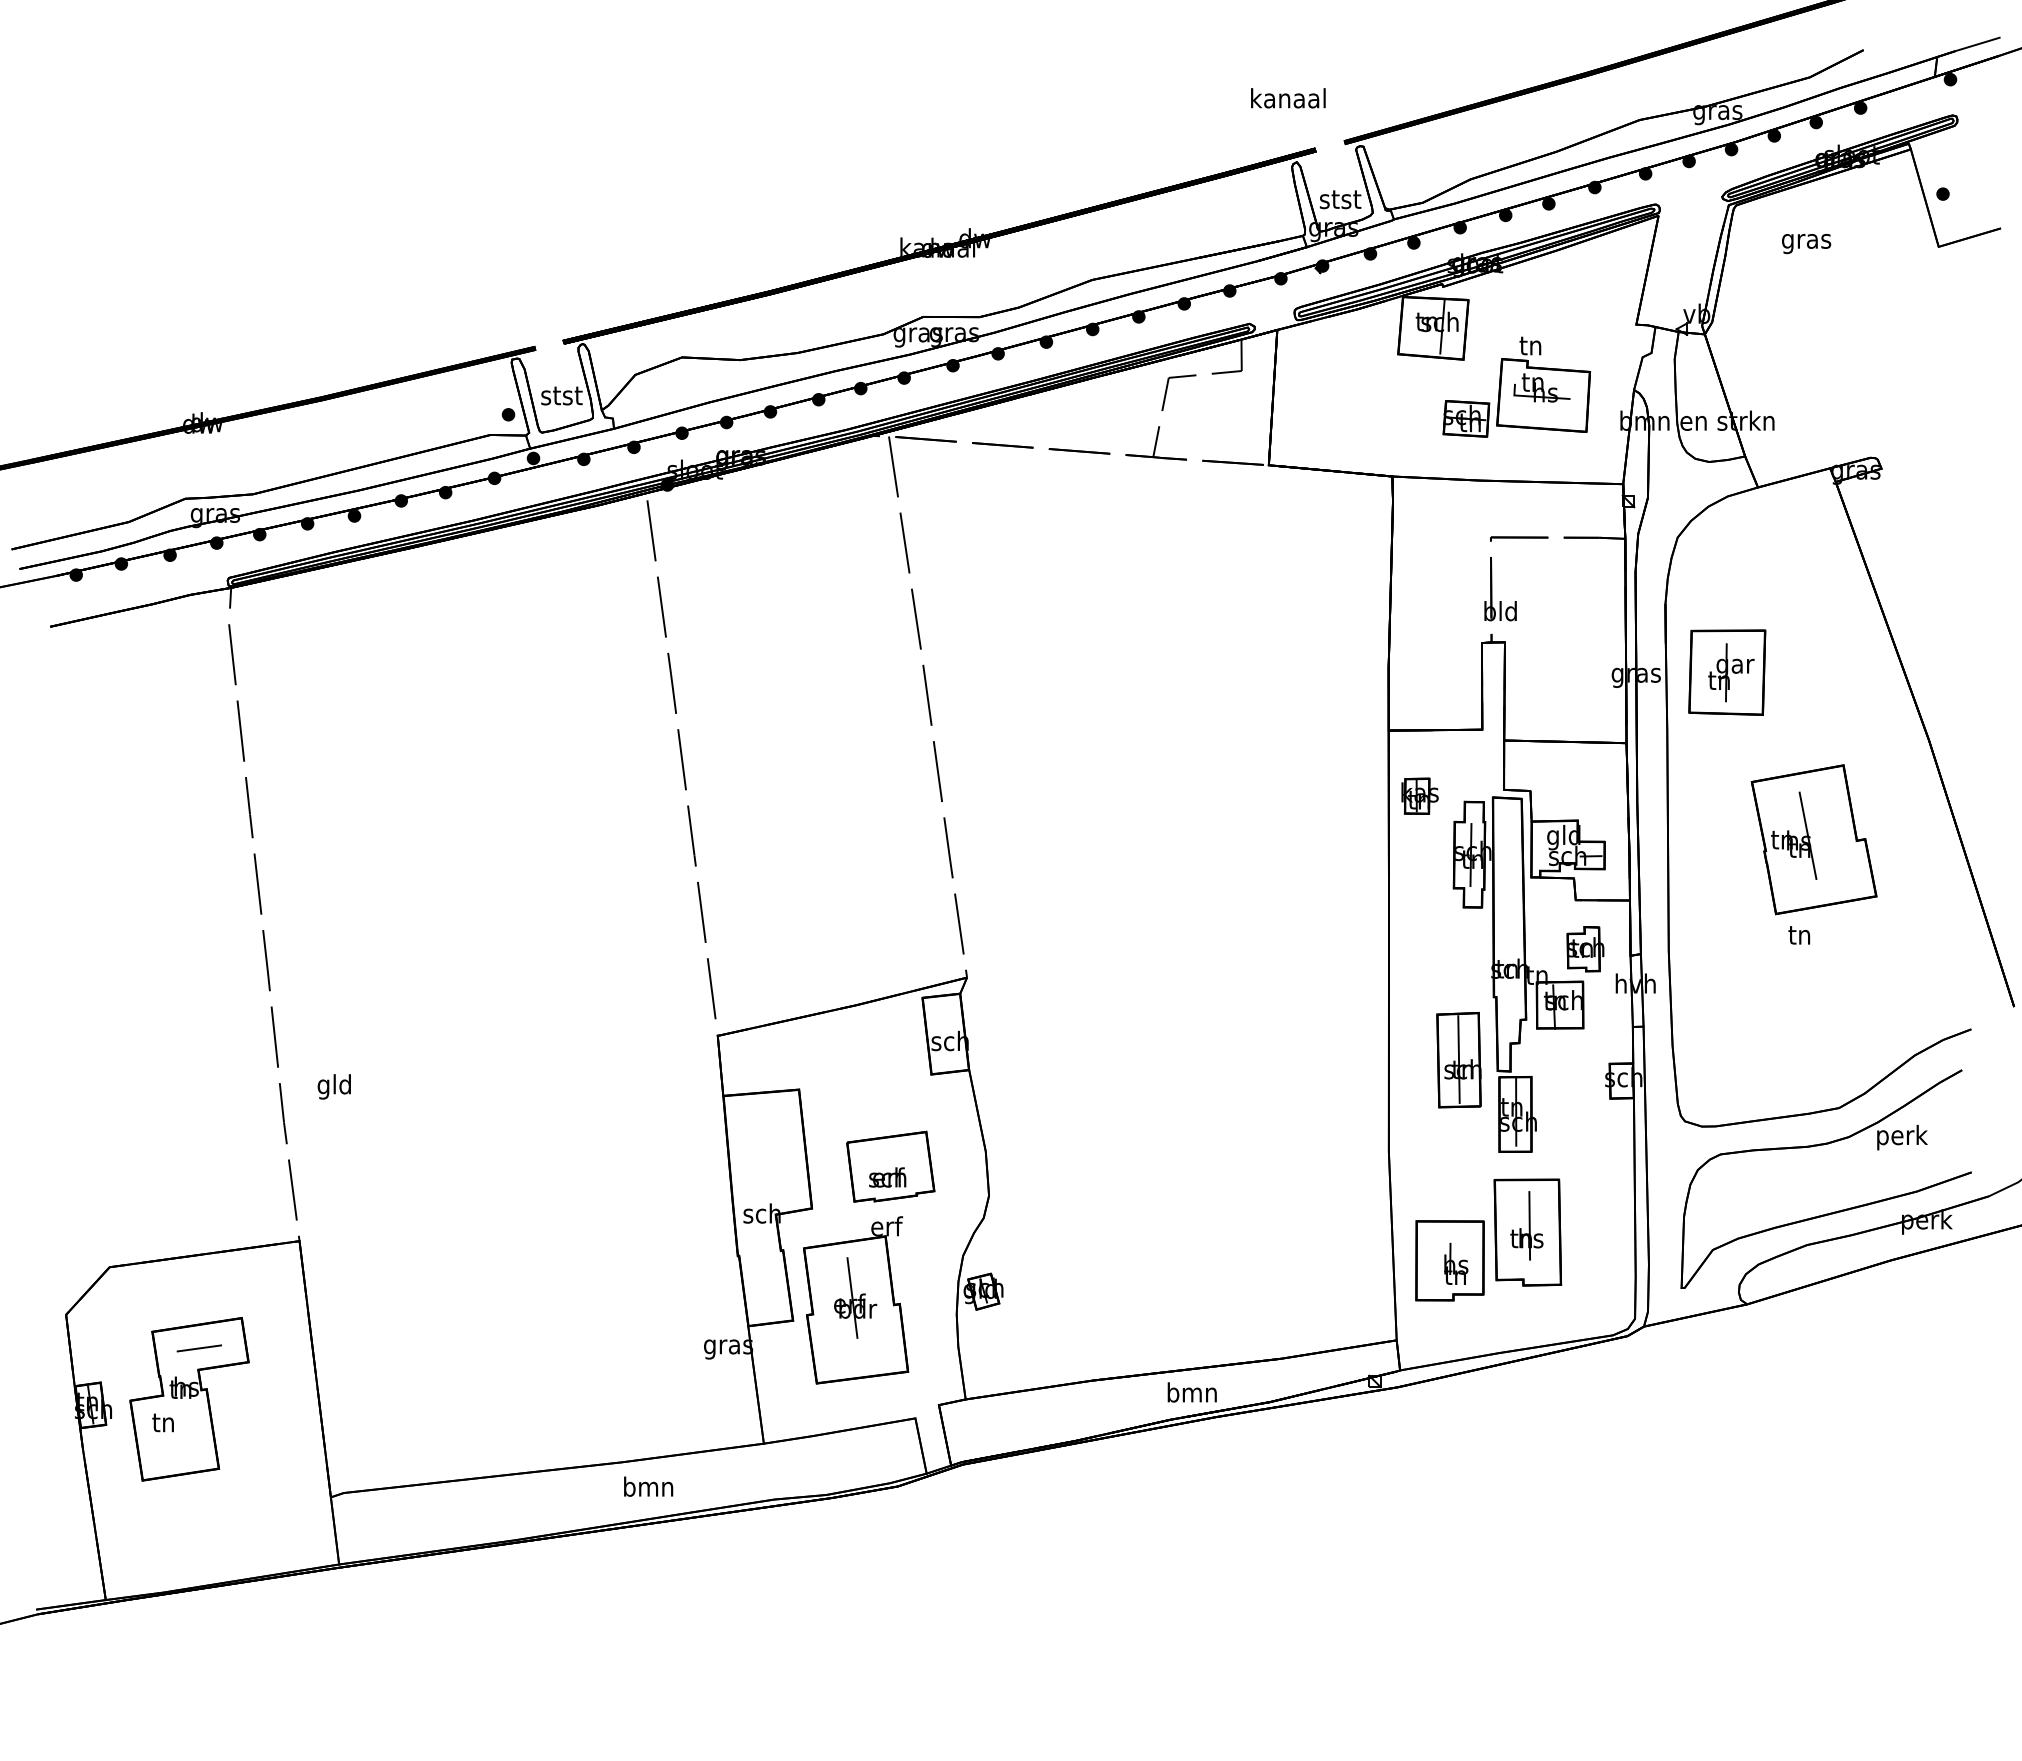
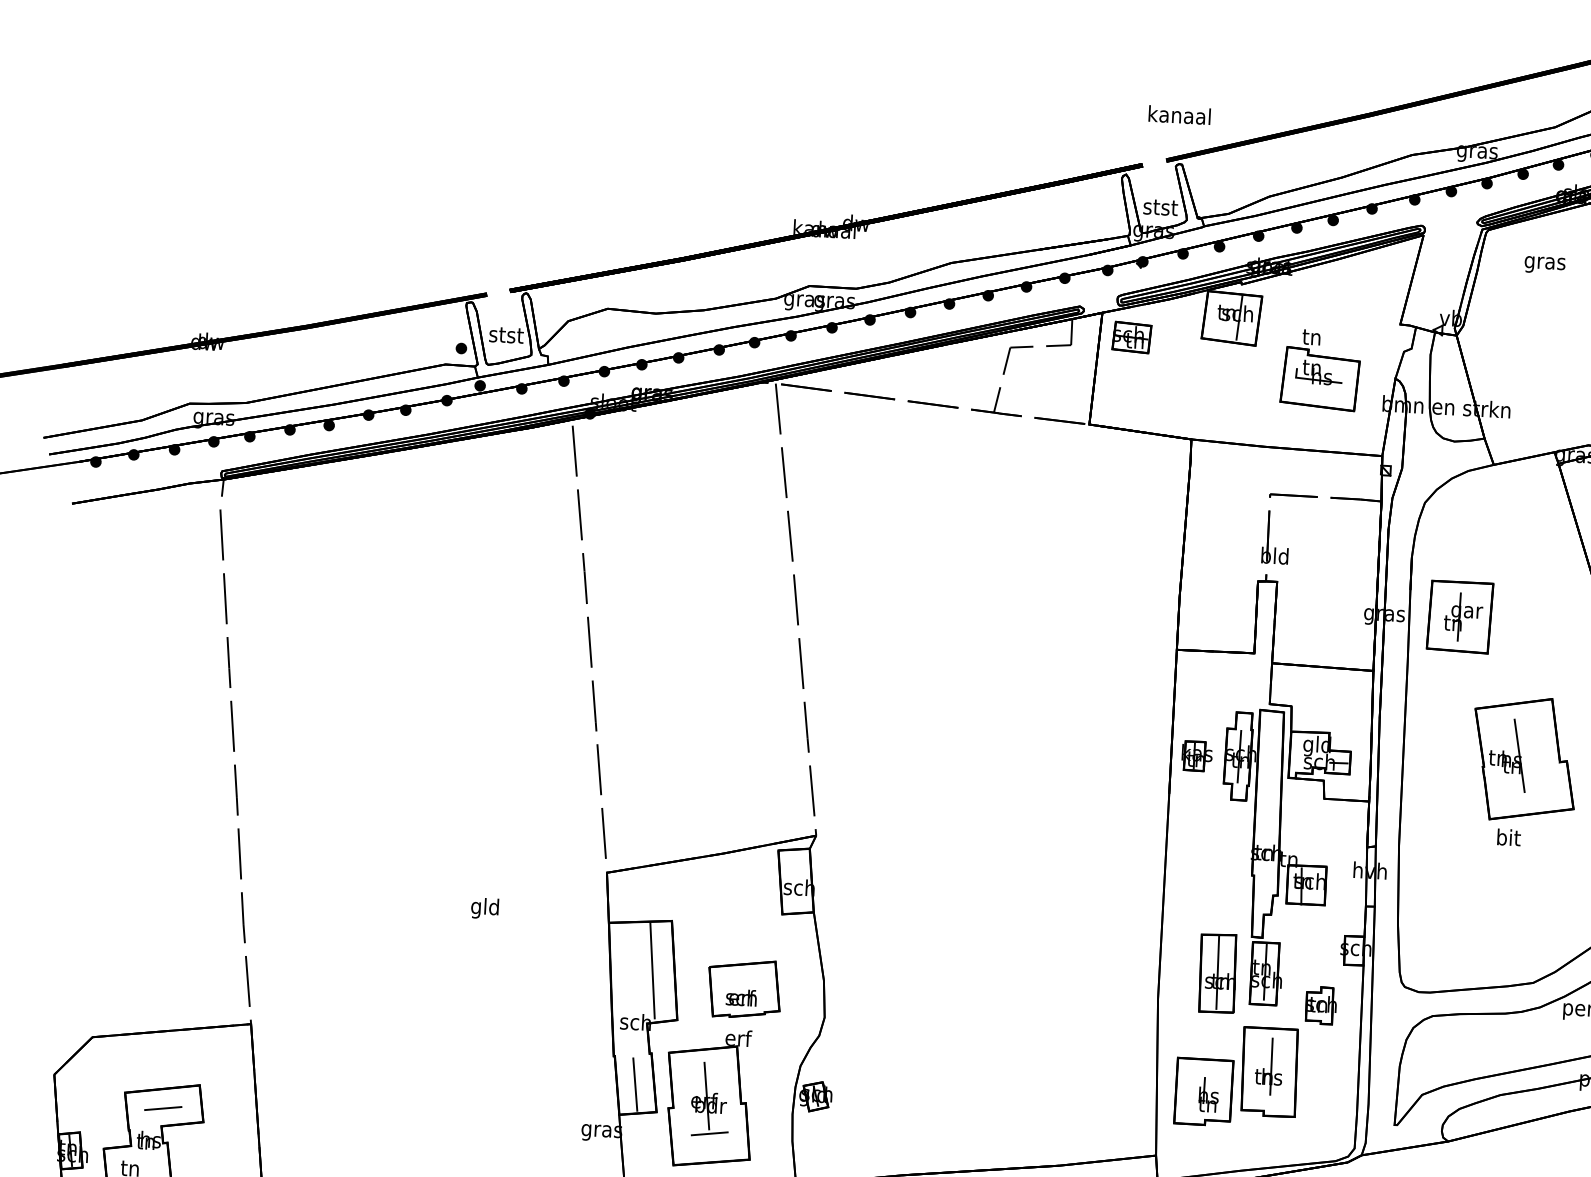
text: (1288, 98) -> (1179, 115), moved
part: (1466, 418) -> (1132, 337), moved
part: (1419, 795) -> (1196, 755), moved
text: (1800, 934) -> (1508, 837), tn -> bit
part: (1585, 949) -> (1321, 1005), moved
part: (1458, 1060) -> (1217, 973), moved
text: (333, 1086) -> (484, 908), moved
line: (778, 1150) -> (652, 970), added
line: (765, 1288) -> (635, 1084), added
line: (857, 1343) -> (708, 1134), added

